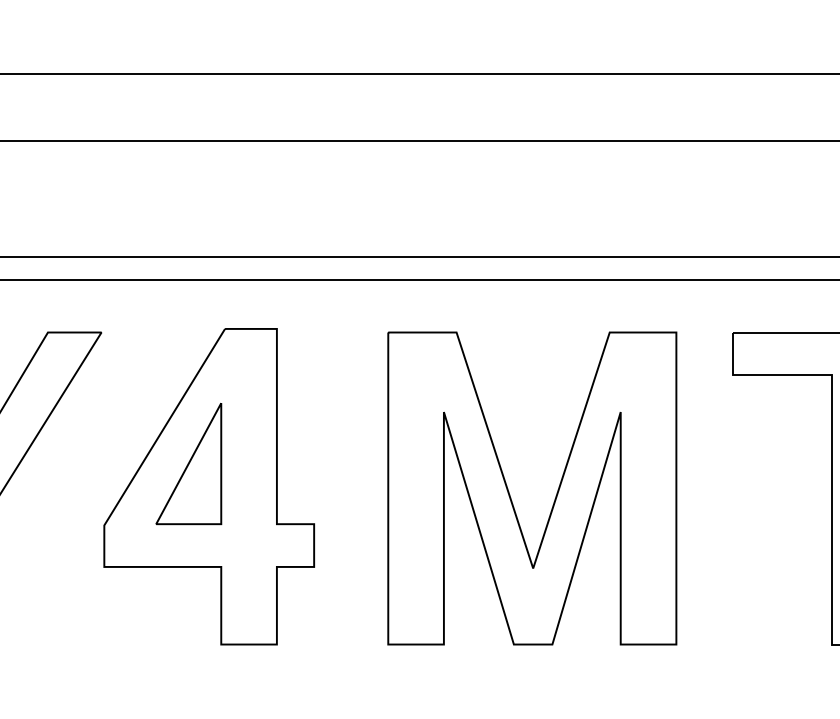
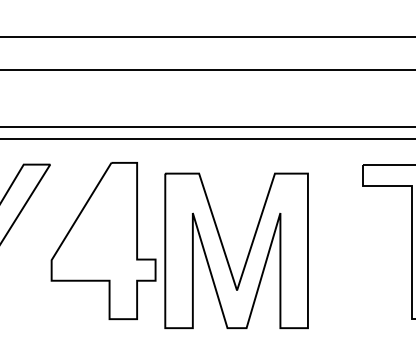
part: (188, 463) -> (93, 229), removed
part: (511, 495) -> (226, 254), moved

